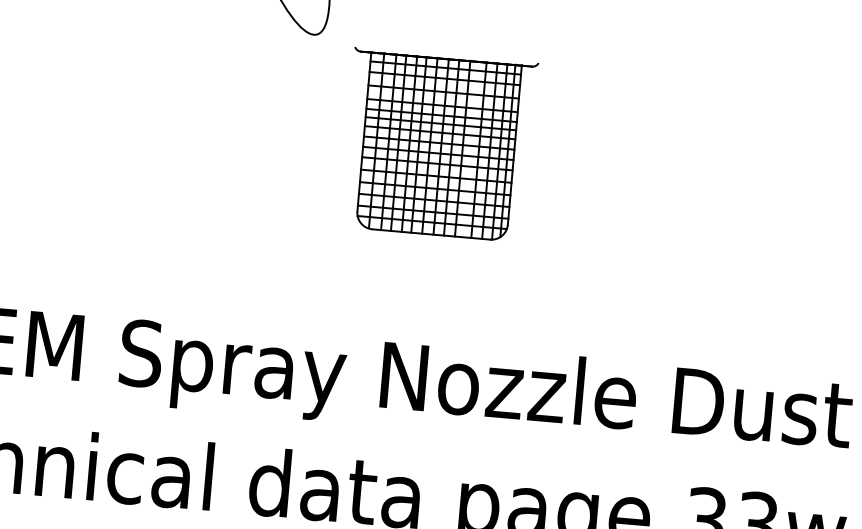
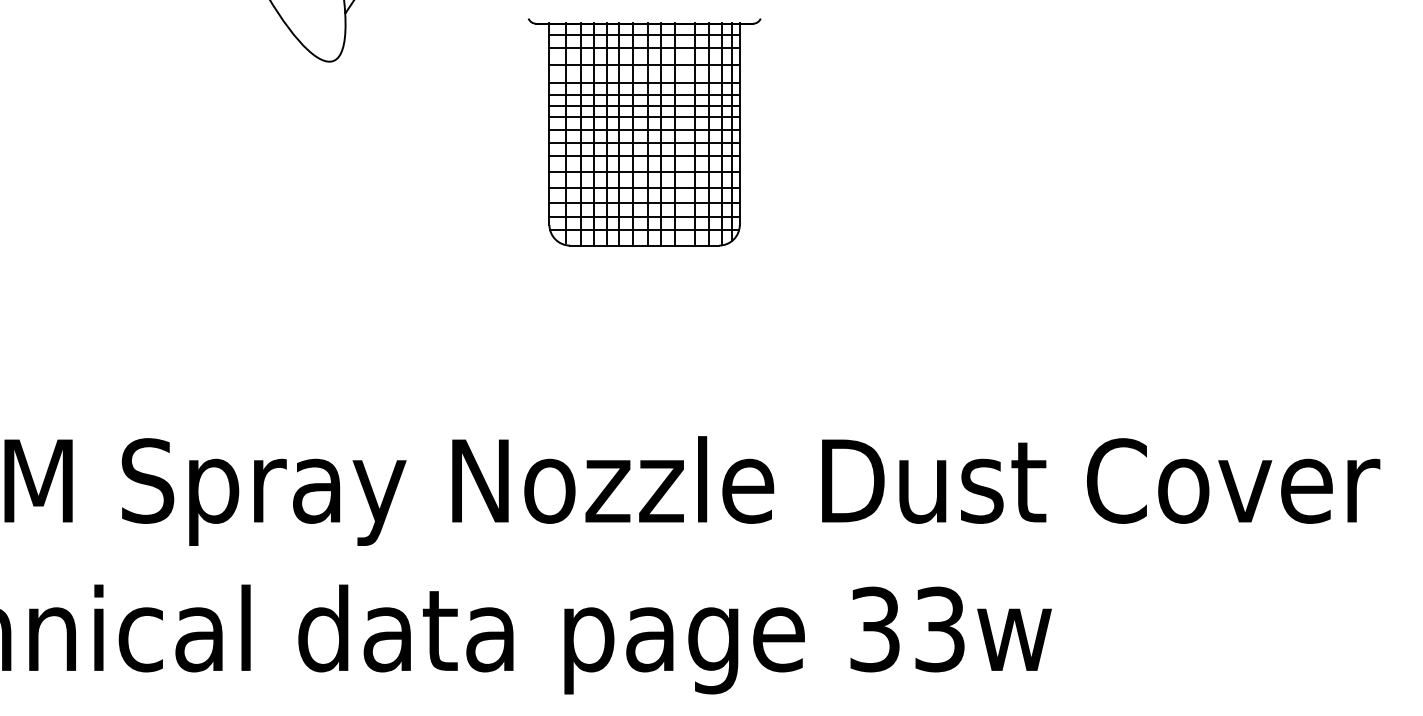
part: (438, 145) -> (644, 132), moved

